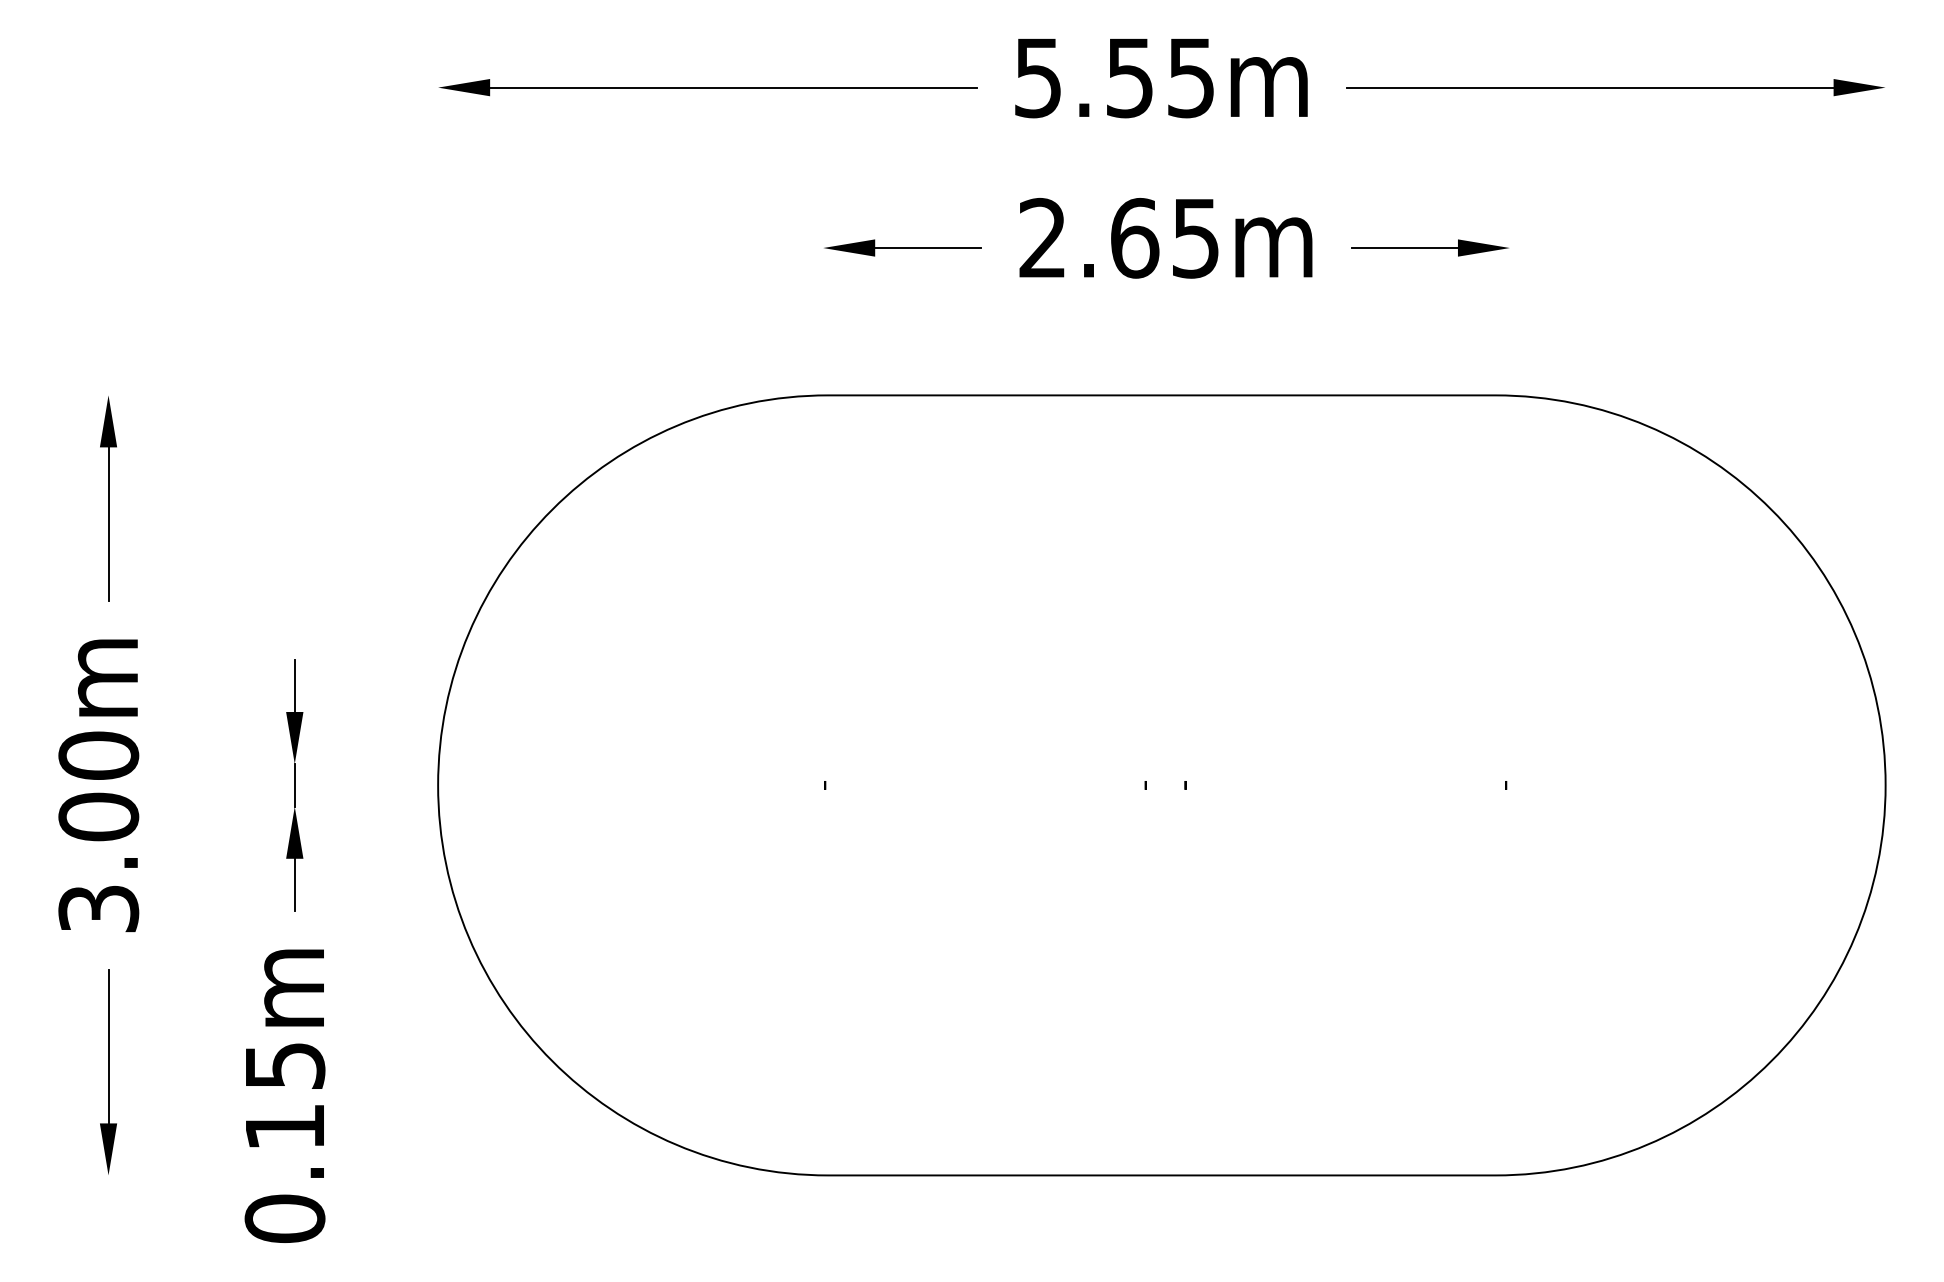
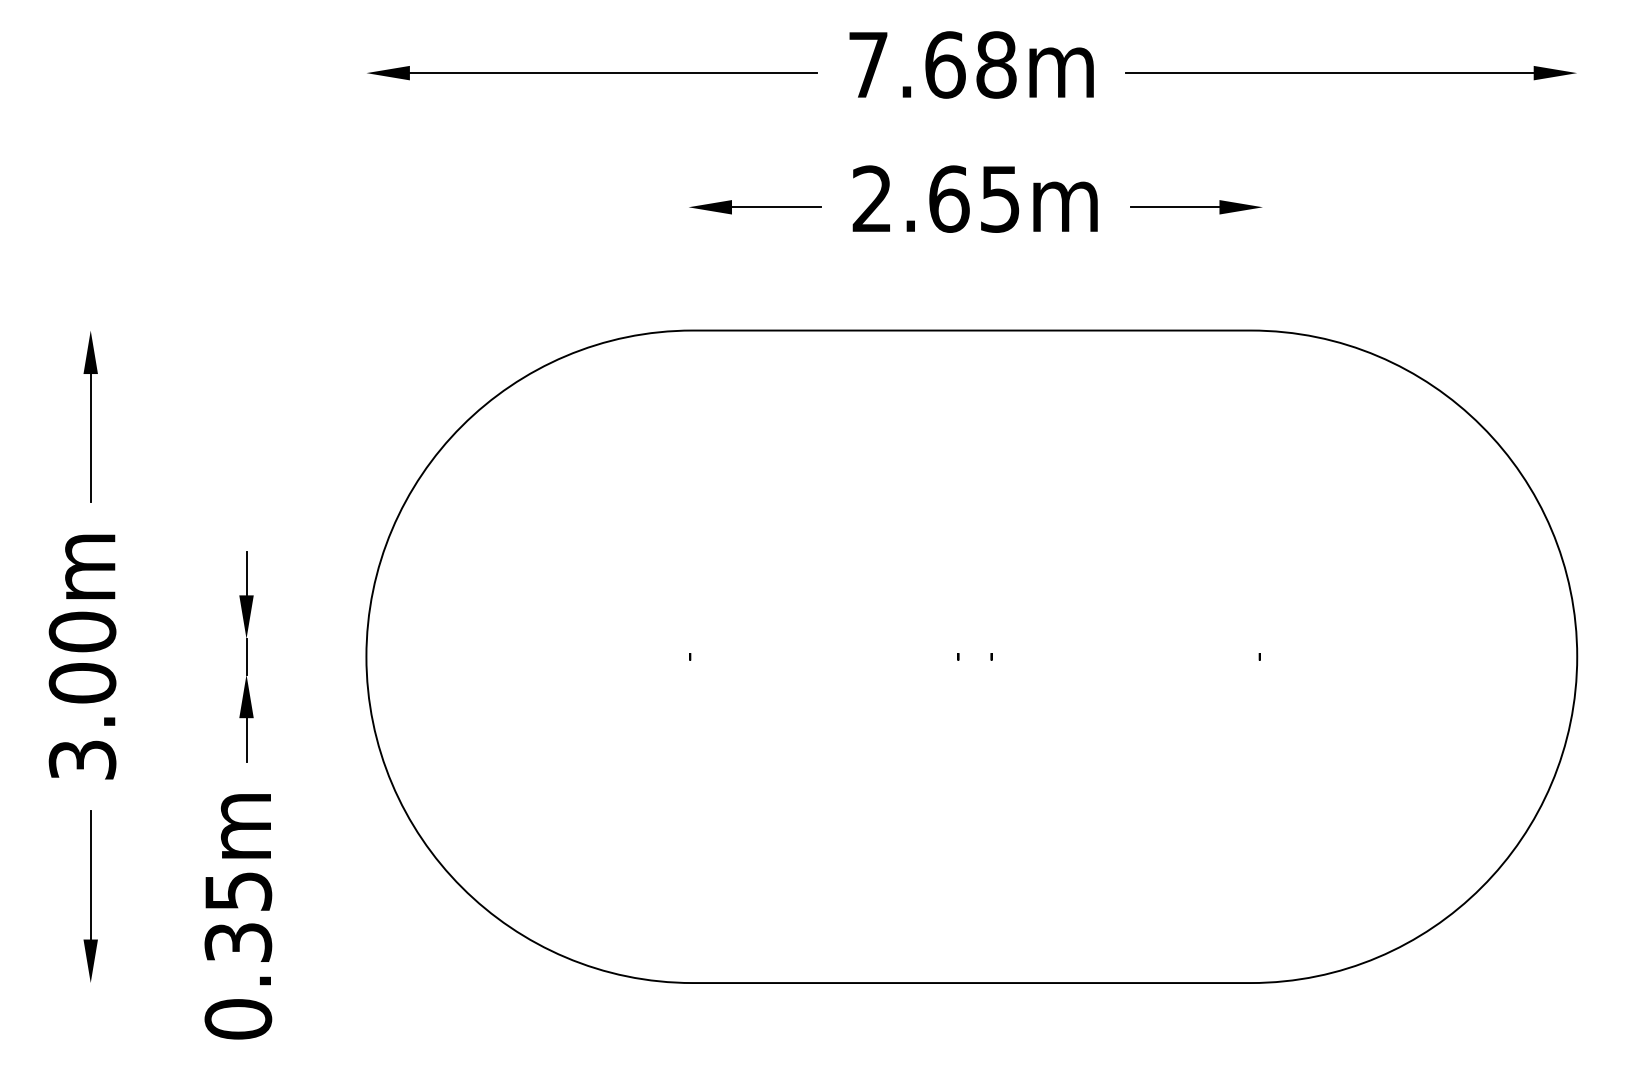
text: (1114, 77) -> (932, 64), 5.55m -> 7.68m
text: (285, 1126) -> (238, 942), 0.15m -> 0.35m

